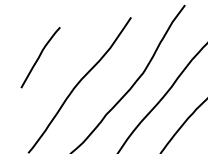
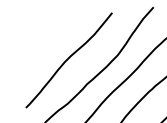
curve: (40, 57) -> (41, 36), removed

